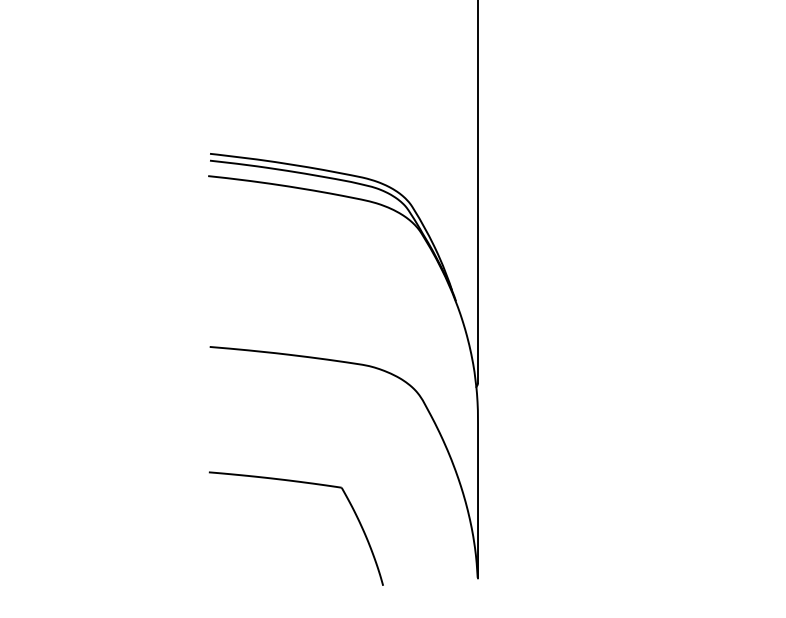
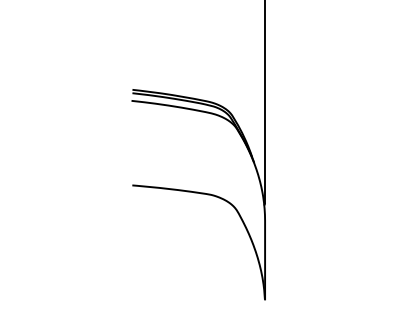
part: (301, 484) -> (177, 253), removed

